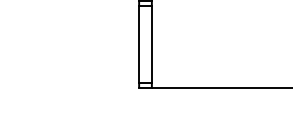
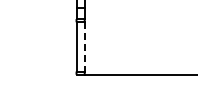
line: (151, 44) -> (84, 46), solid -> dashed

